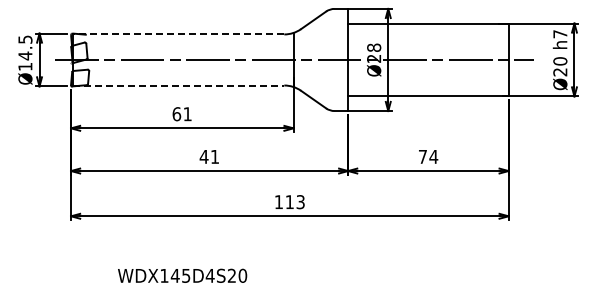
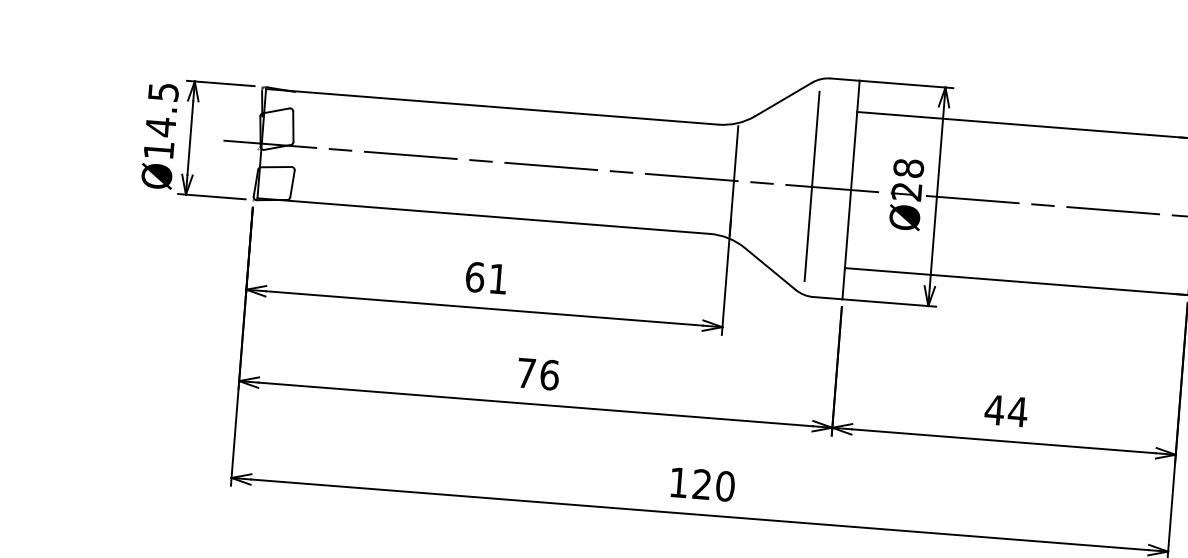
line: (178, 34) -> (492, 106), dashed -> solid
line: (329, 59) -> (811, 185), added
line: (178, 85) -> (483, 216), dashed -> solid
text: (209, 156) -> (537, 373), 41 -> 76
text: (422, 156) -> (993, 409), 74 -> 44
text: (294, 202) -> (712, 486), 113 -> 120

